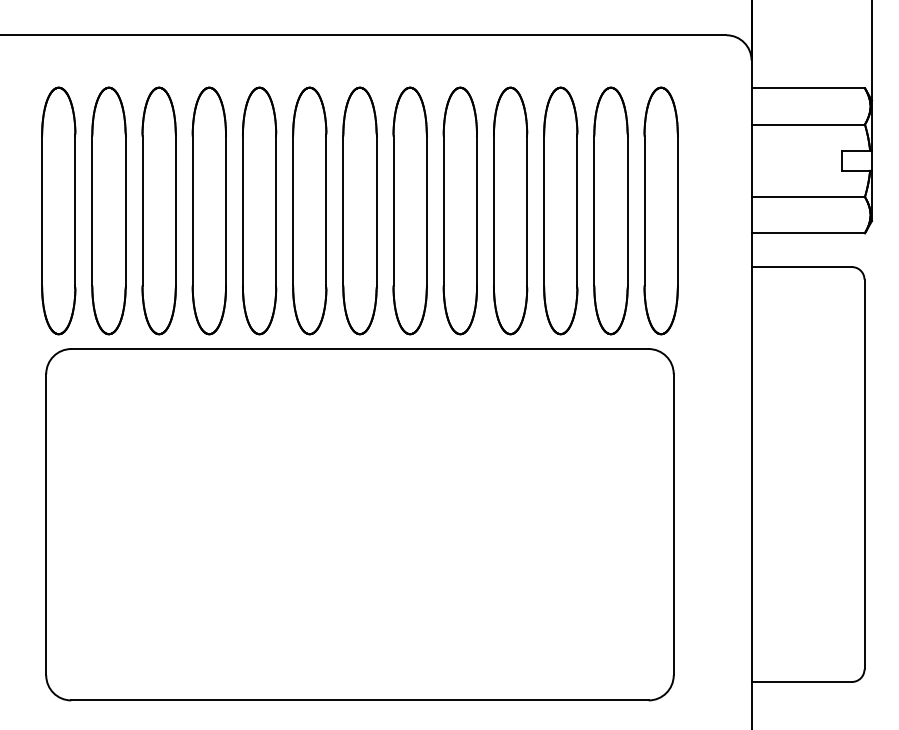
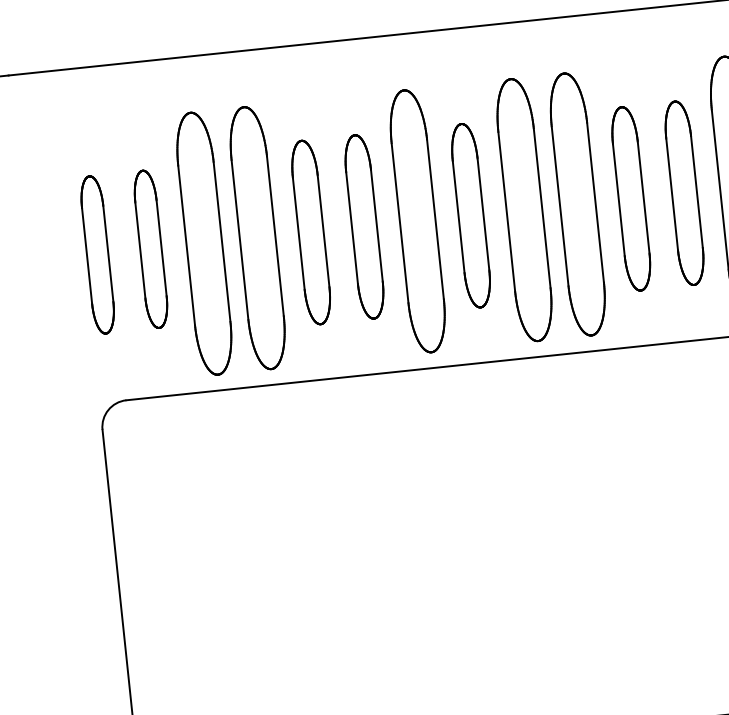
part: (58, 210) -> (97, 254), size x0.6
part: (108, 210) -> (150, 248), size x0.6
part: (259, 210) -> (310, 232), size x0.7
part: (309, 210) -> (364, 226), size x0.7
part: (409, 210) -> (470, 215), size x0.7
part: (560, 210) -> (630, 198), size x0.7
part: (610, 210) -> (683, 192), size x0.7

